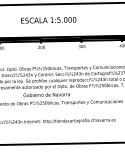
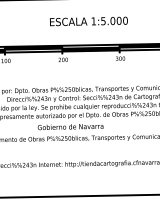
text: (48, 20) -> (88, 21), moved

